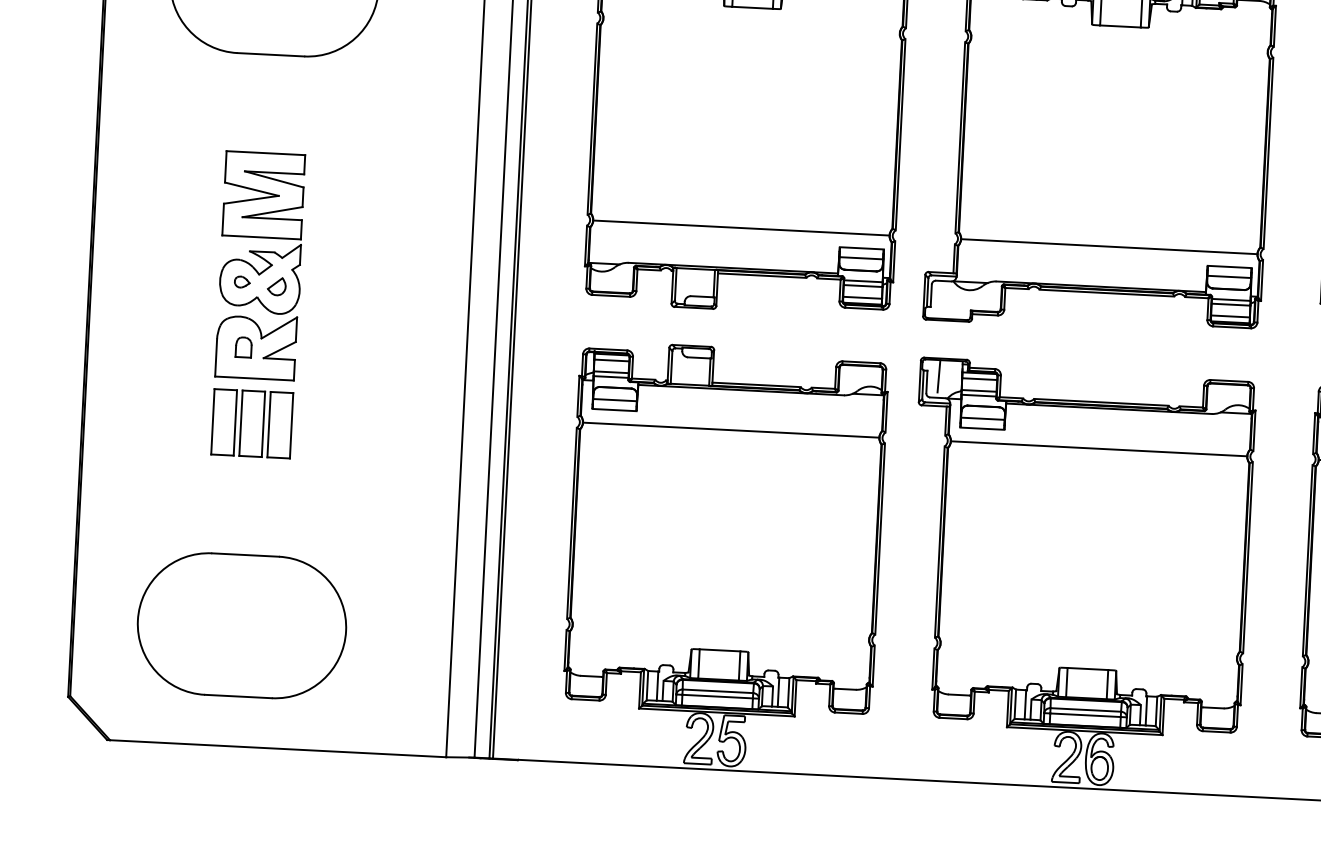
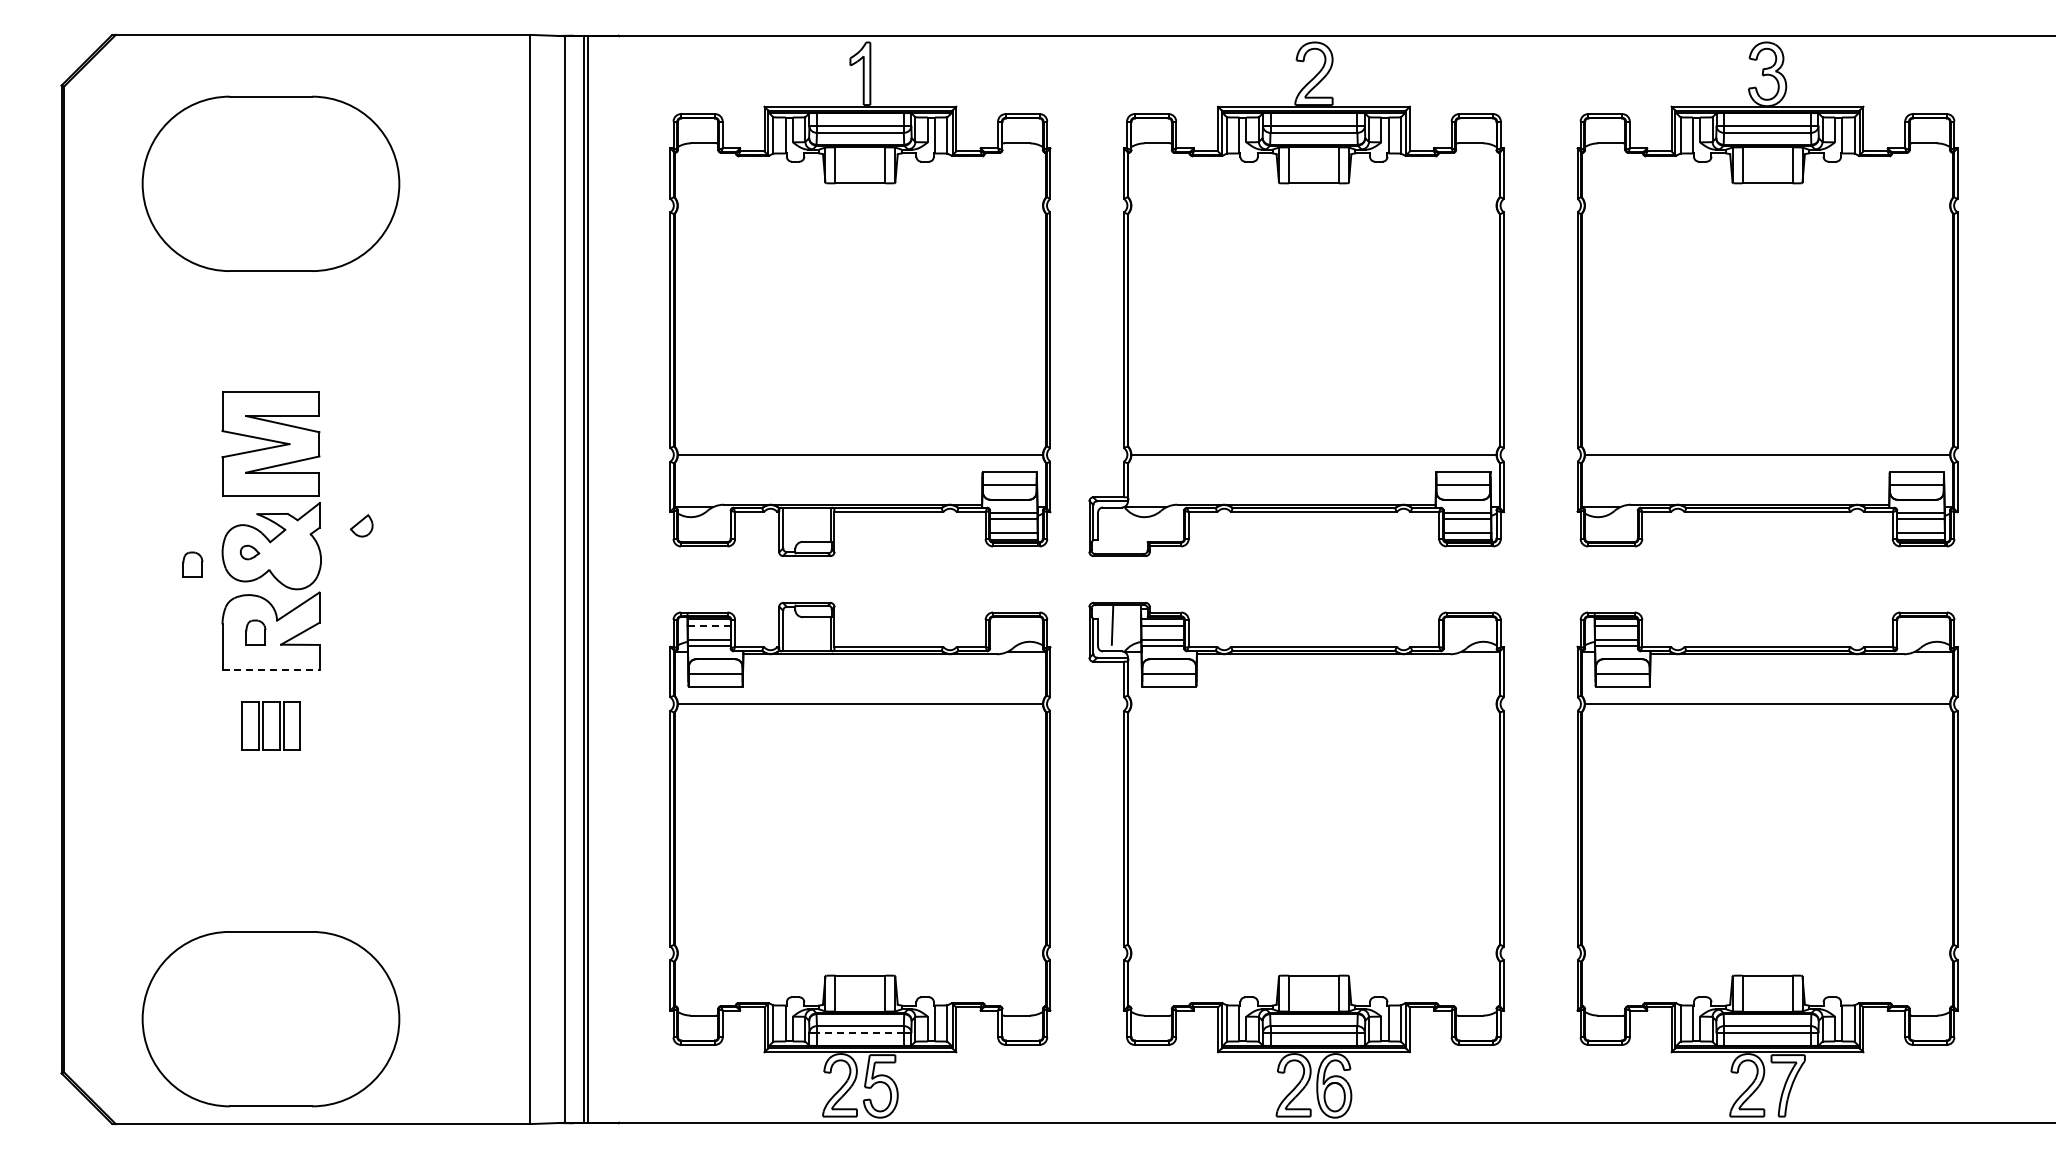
part: (276, 286) -> (361, 525), moved
part: (195, 289) -> (192, 564), added
line: (612, 360) -> (709, 625), solid -> dashed
line: (254, 378) -> (271, 670), solid -> dashed
part: (252, 423) -> (271, 725), size x0.6
line: (1098, 449) -> (1313, 704), removed
part: (241, 626) -> (270, 1019), moved
line: (716, 696) -> (859, 1032), solid -> dashed

